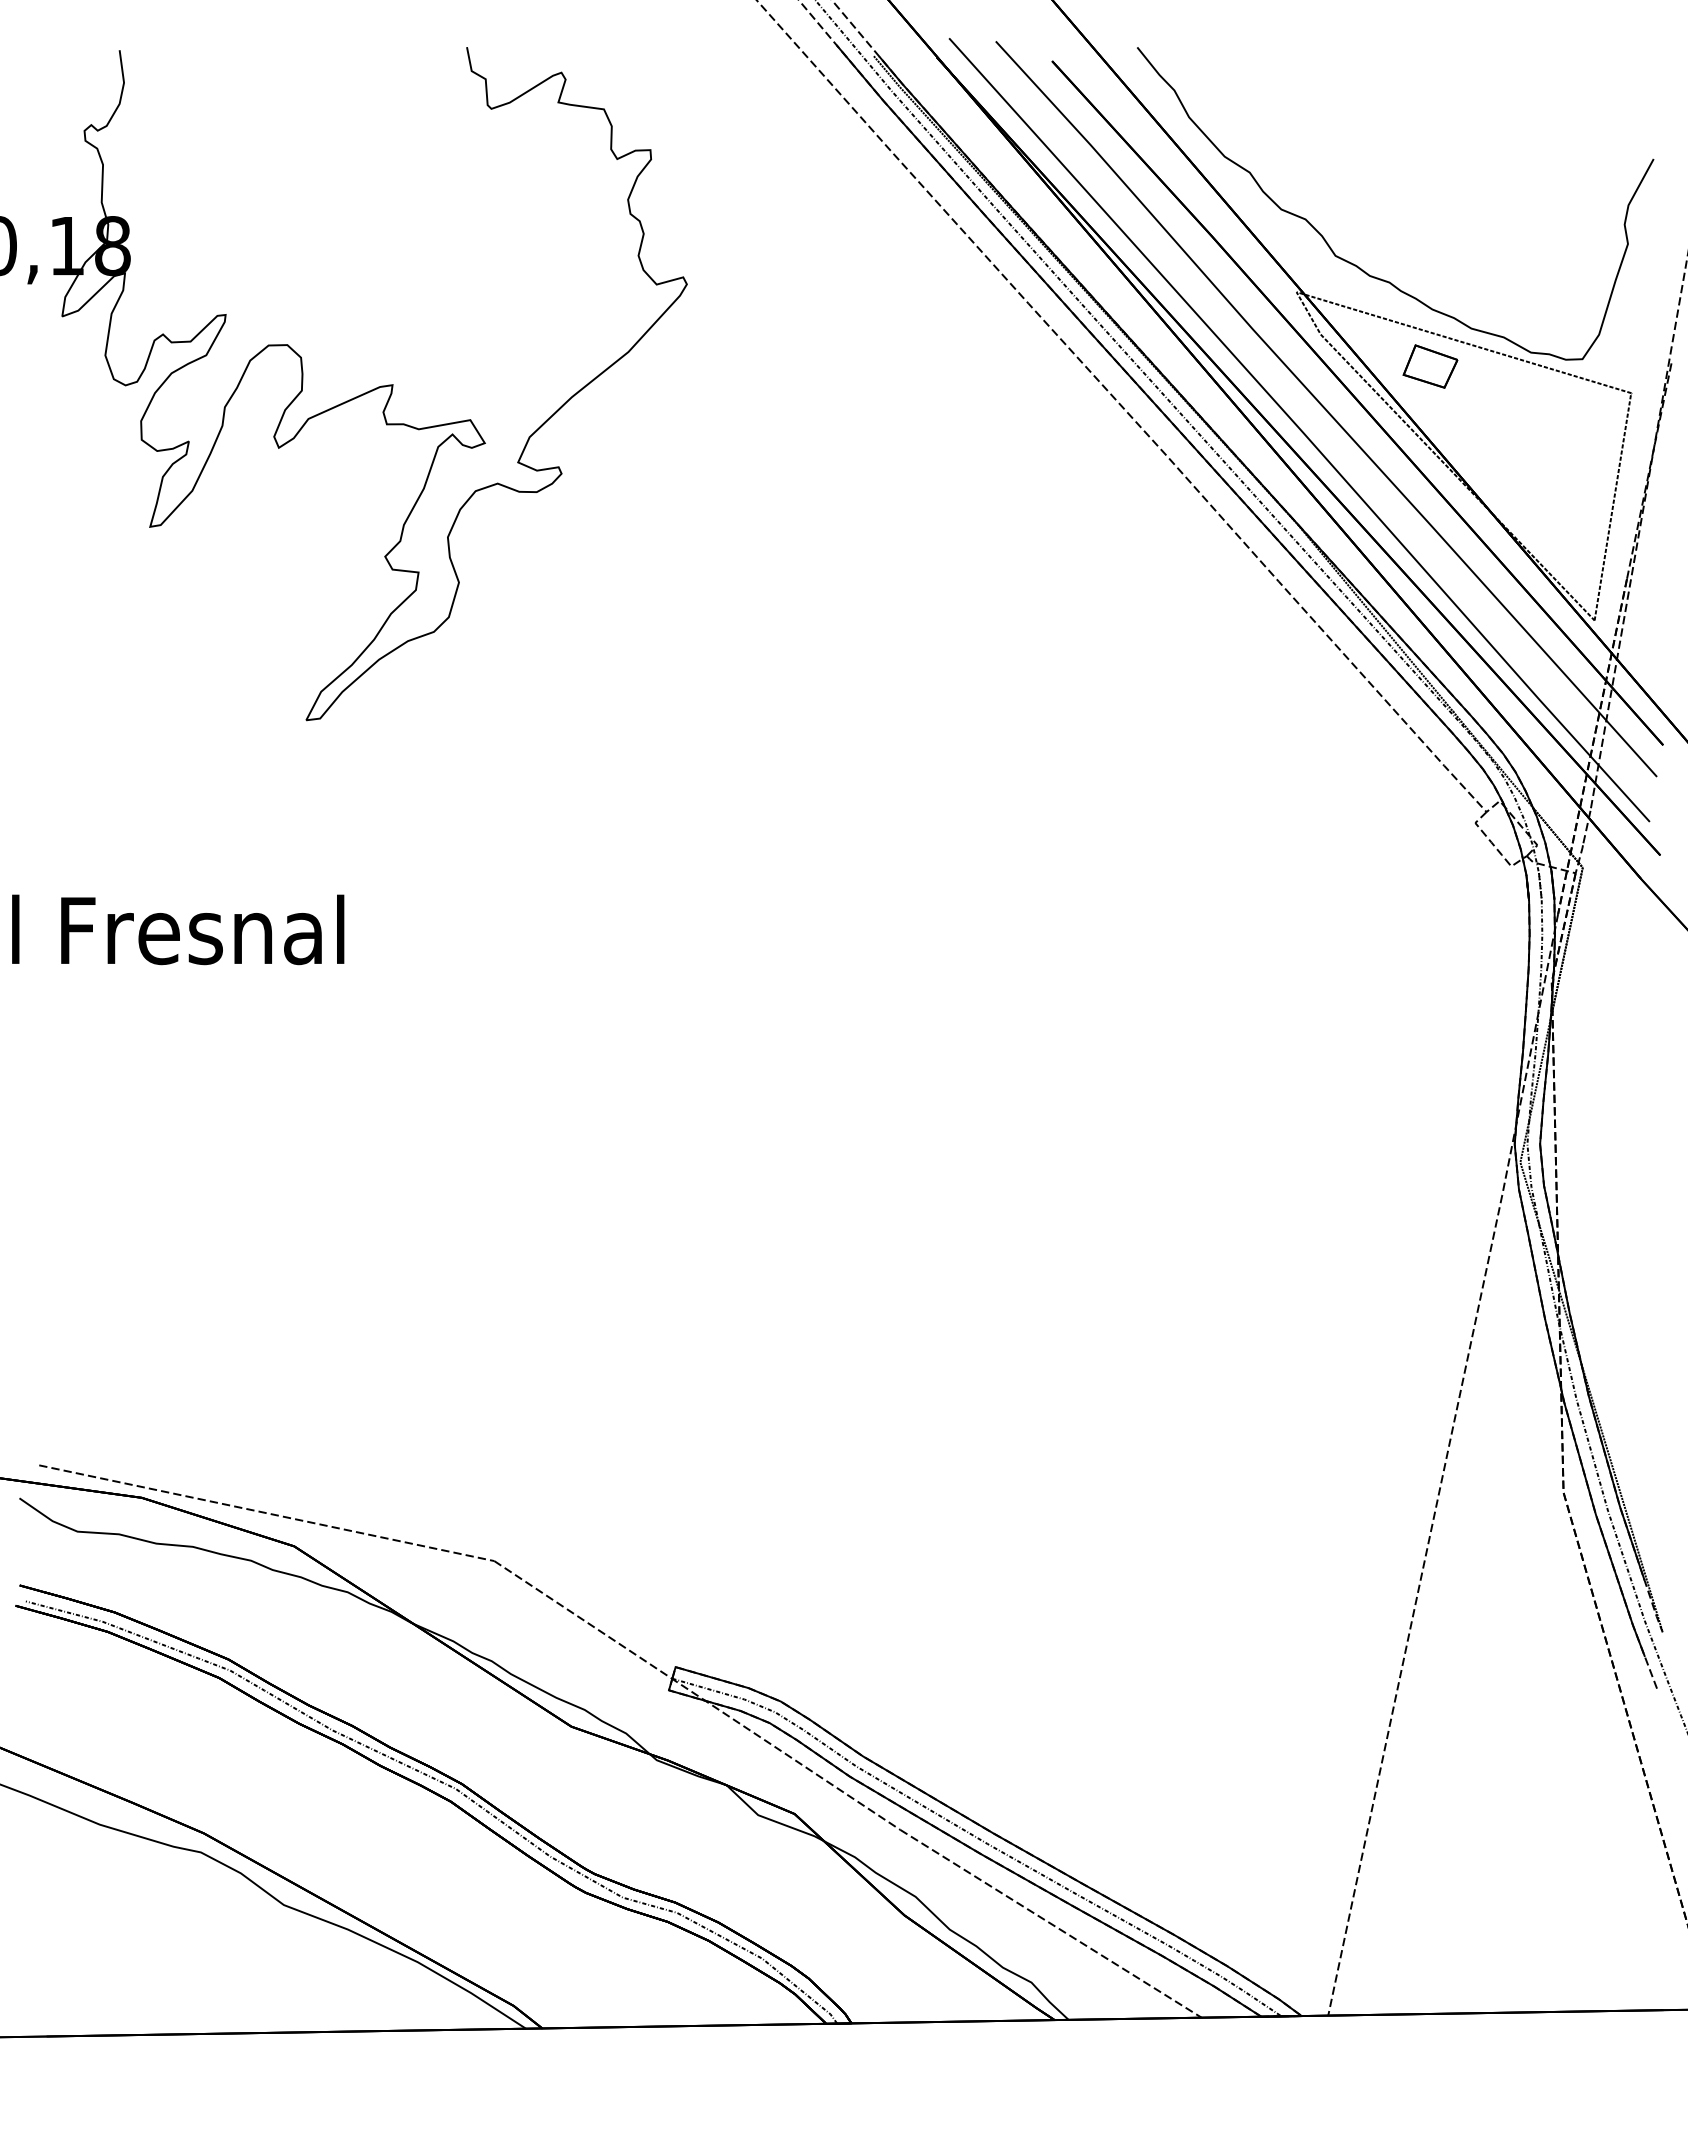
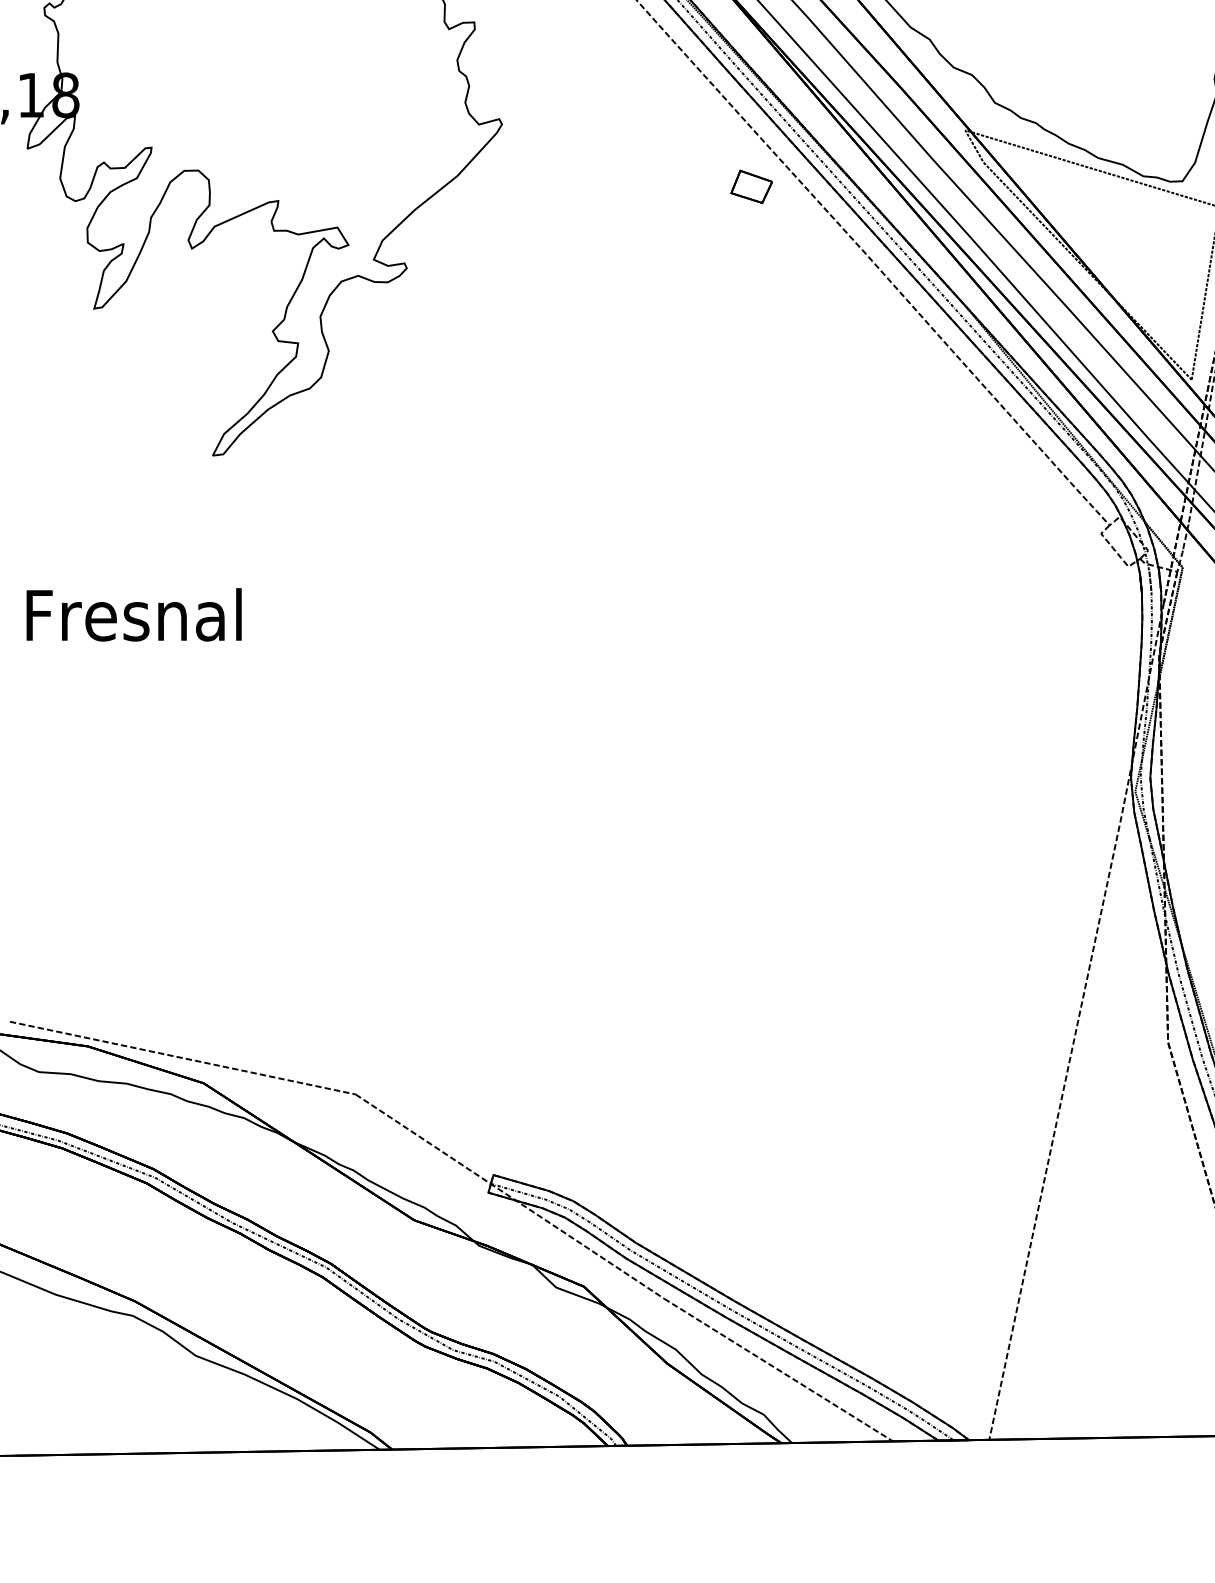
part: (1430, 366) -> (751, 186), moved

